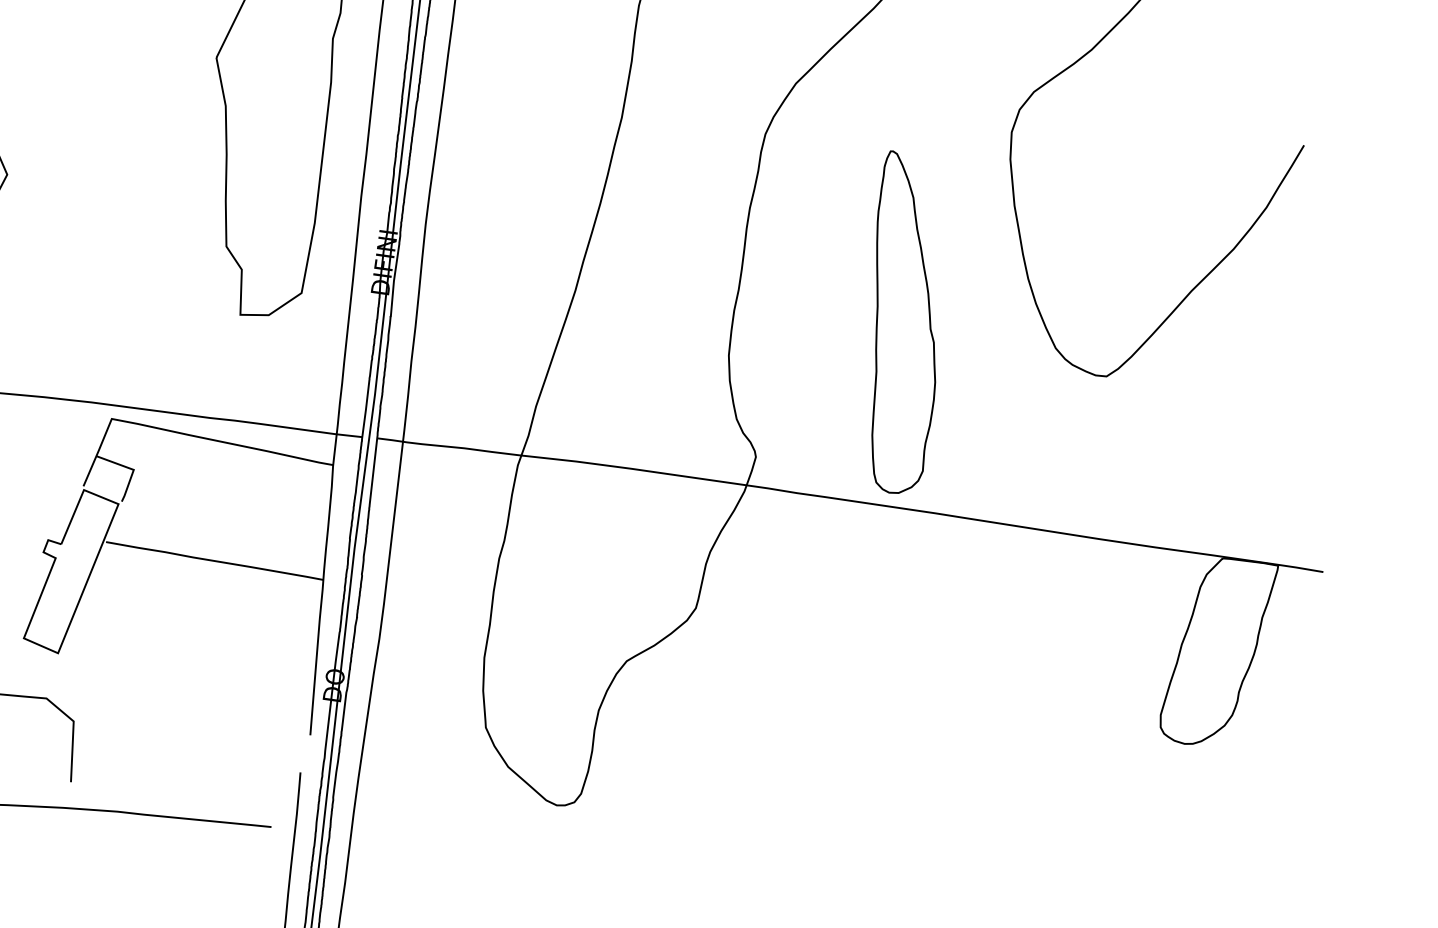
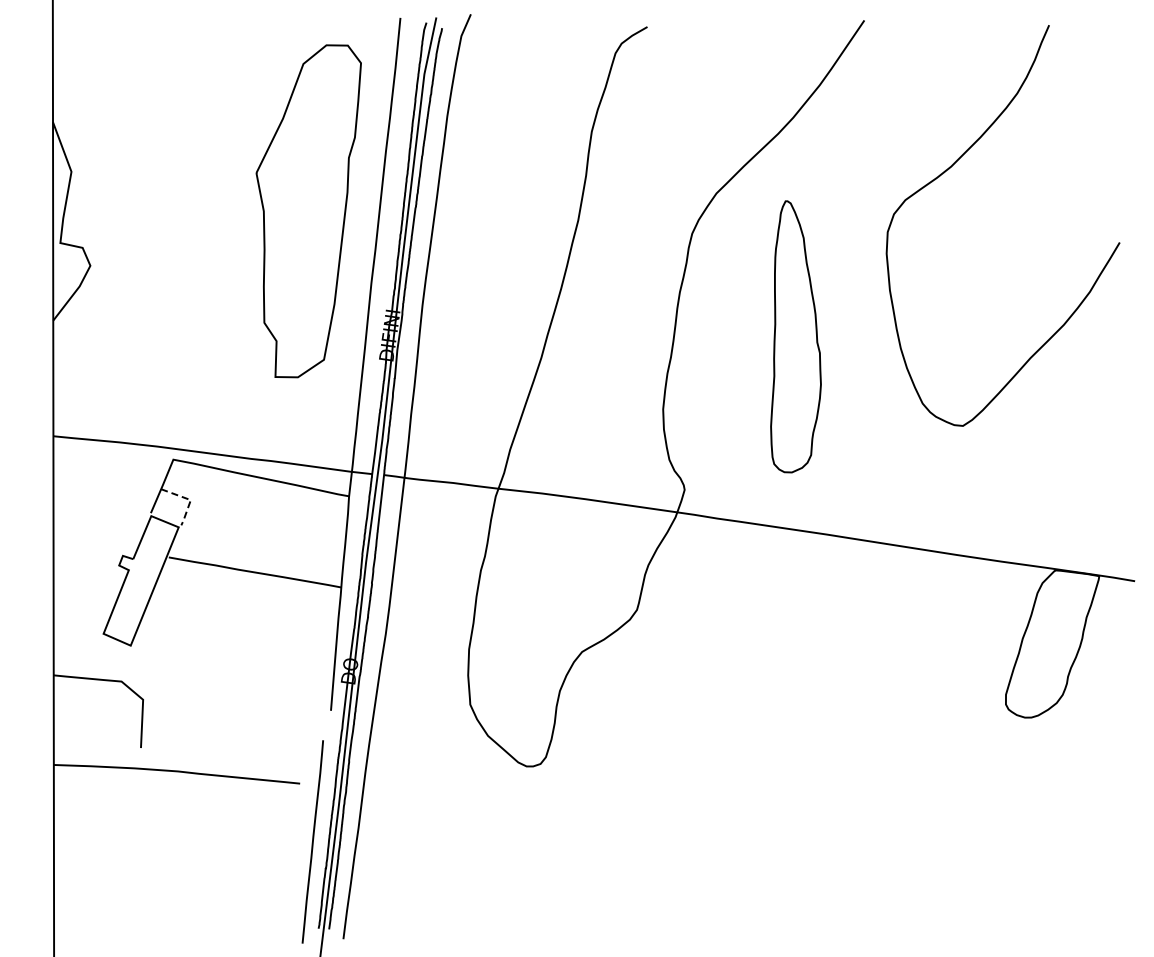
part: (903, 321) -> (795, 336), moved
line: (132, 469) -> (189, 499), solid -> dashed

